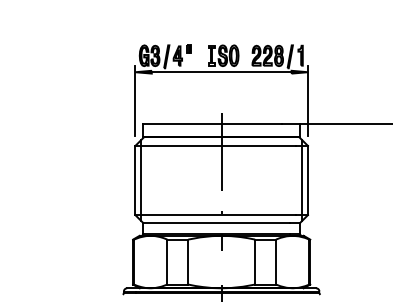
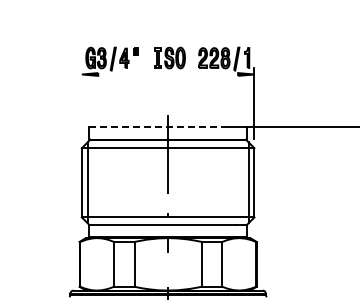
line: (221, 72) -> (167, 74), removed
line: (135, 100) -> (81, 102), removed
line: (212, 124) -> (158, 126), solid -> dashed

